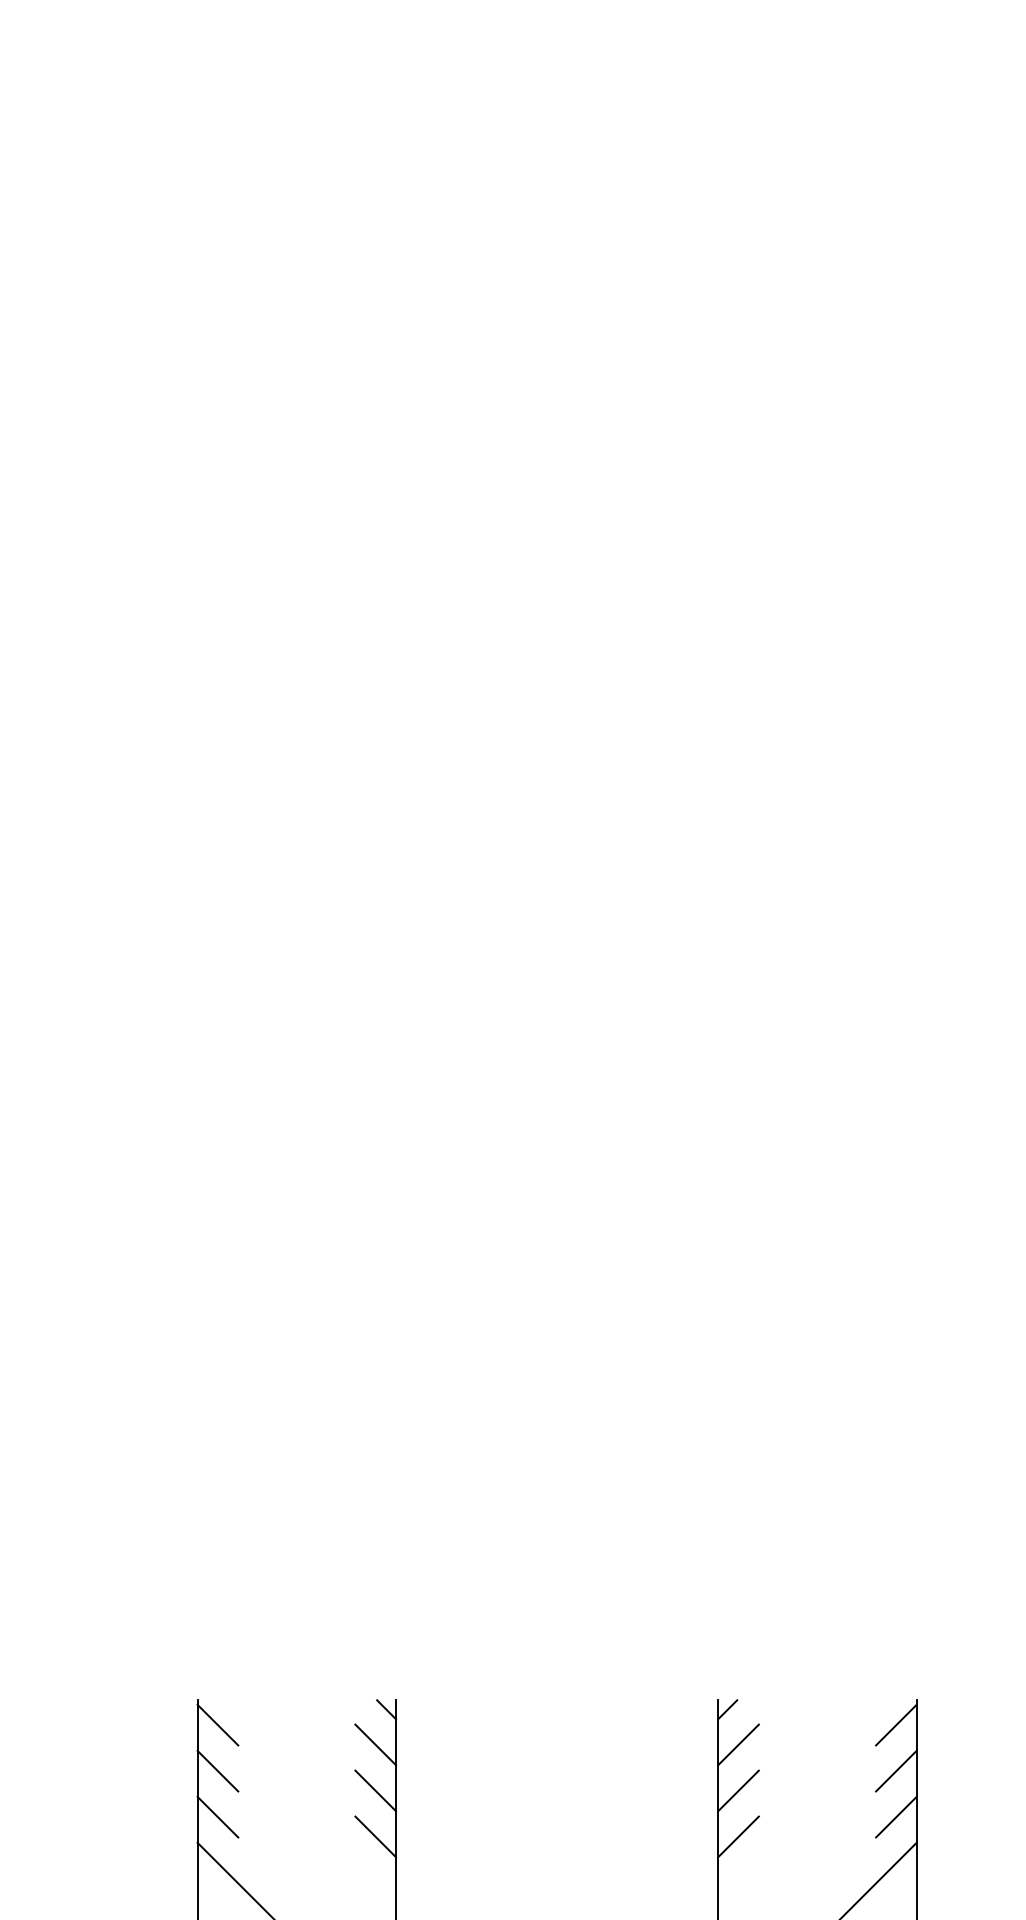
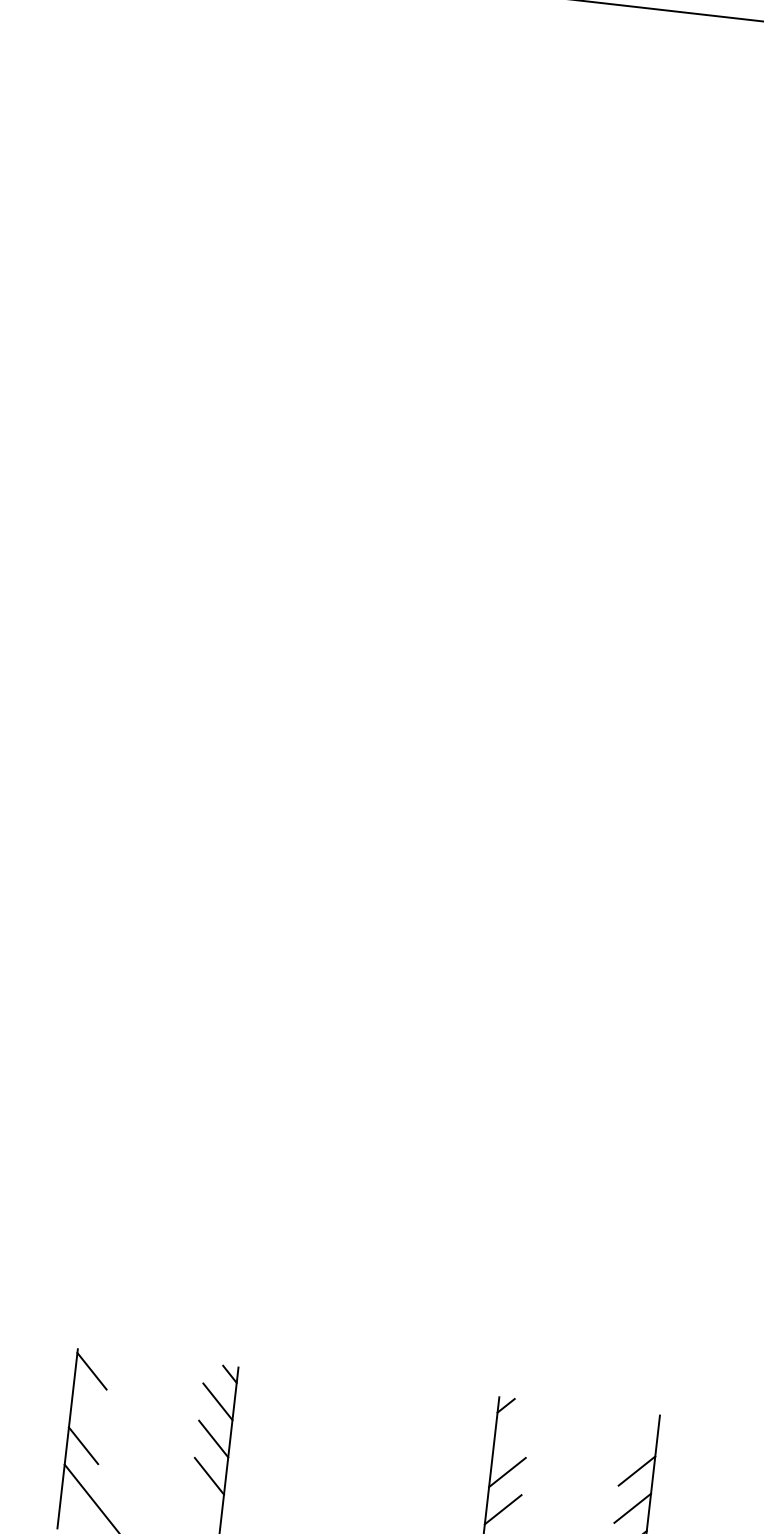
line: (896, 1724) -> (641, 1433), removed
line: (738, 1744) -> (511, 1434), removed
line: (217, 1770) -> (87, 1407), removed

